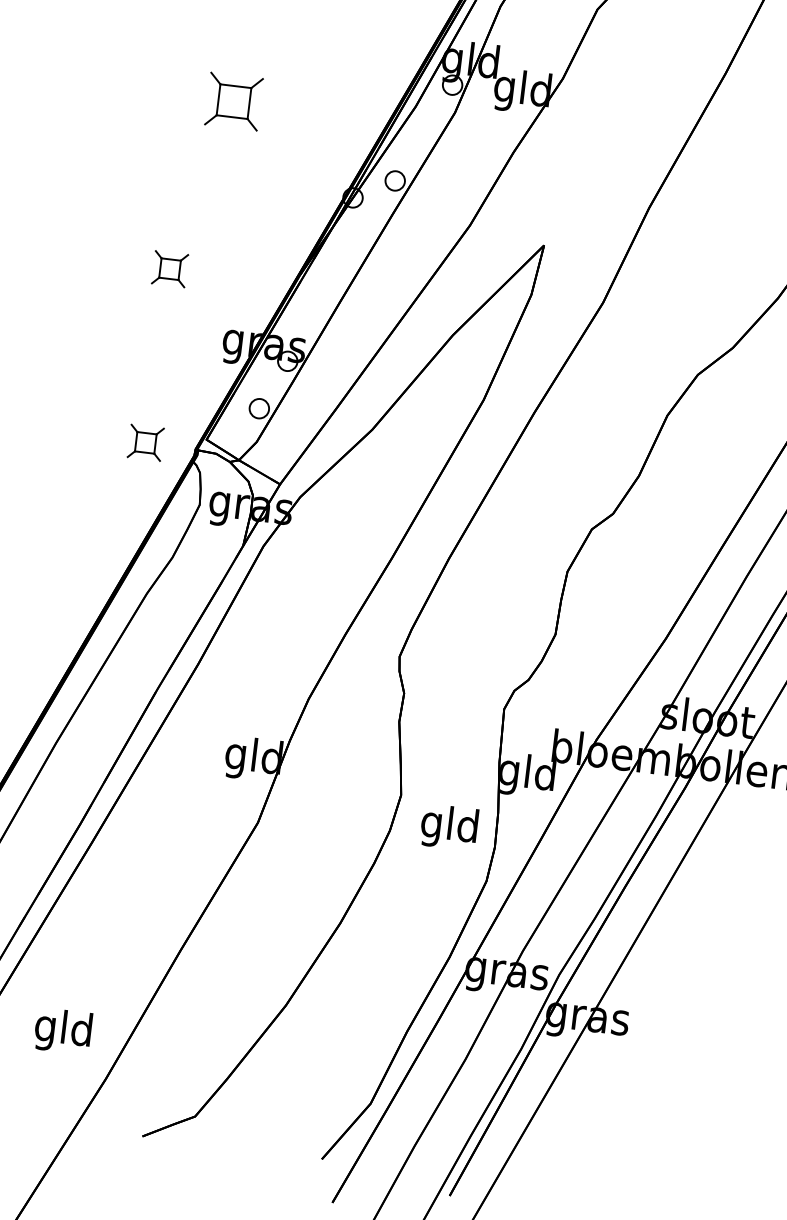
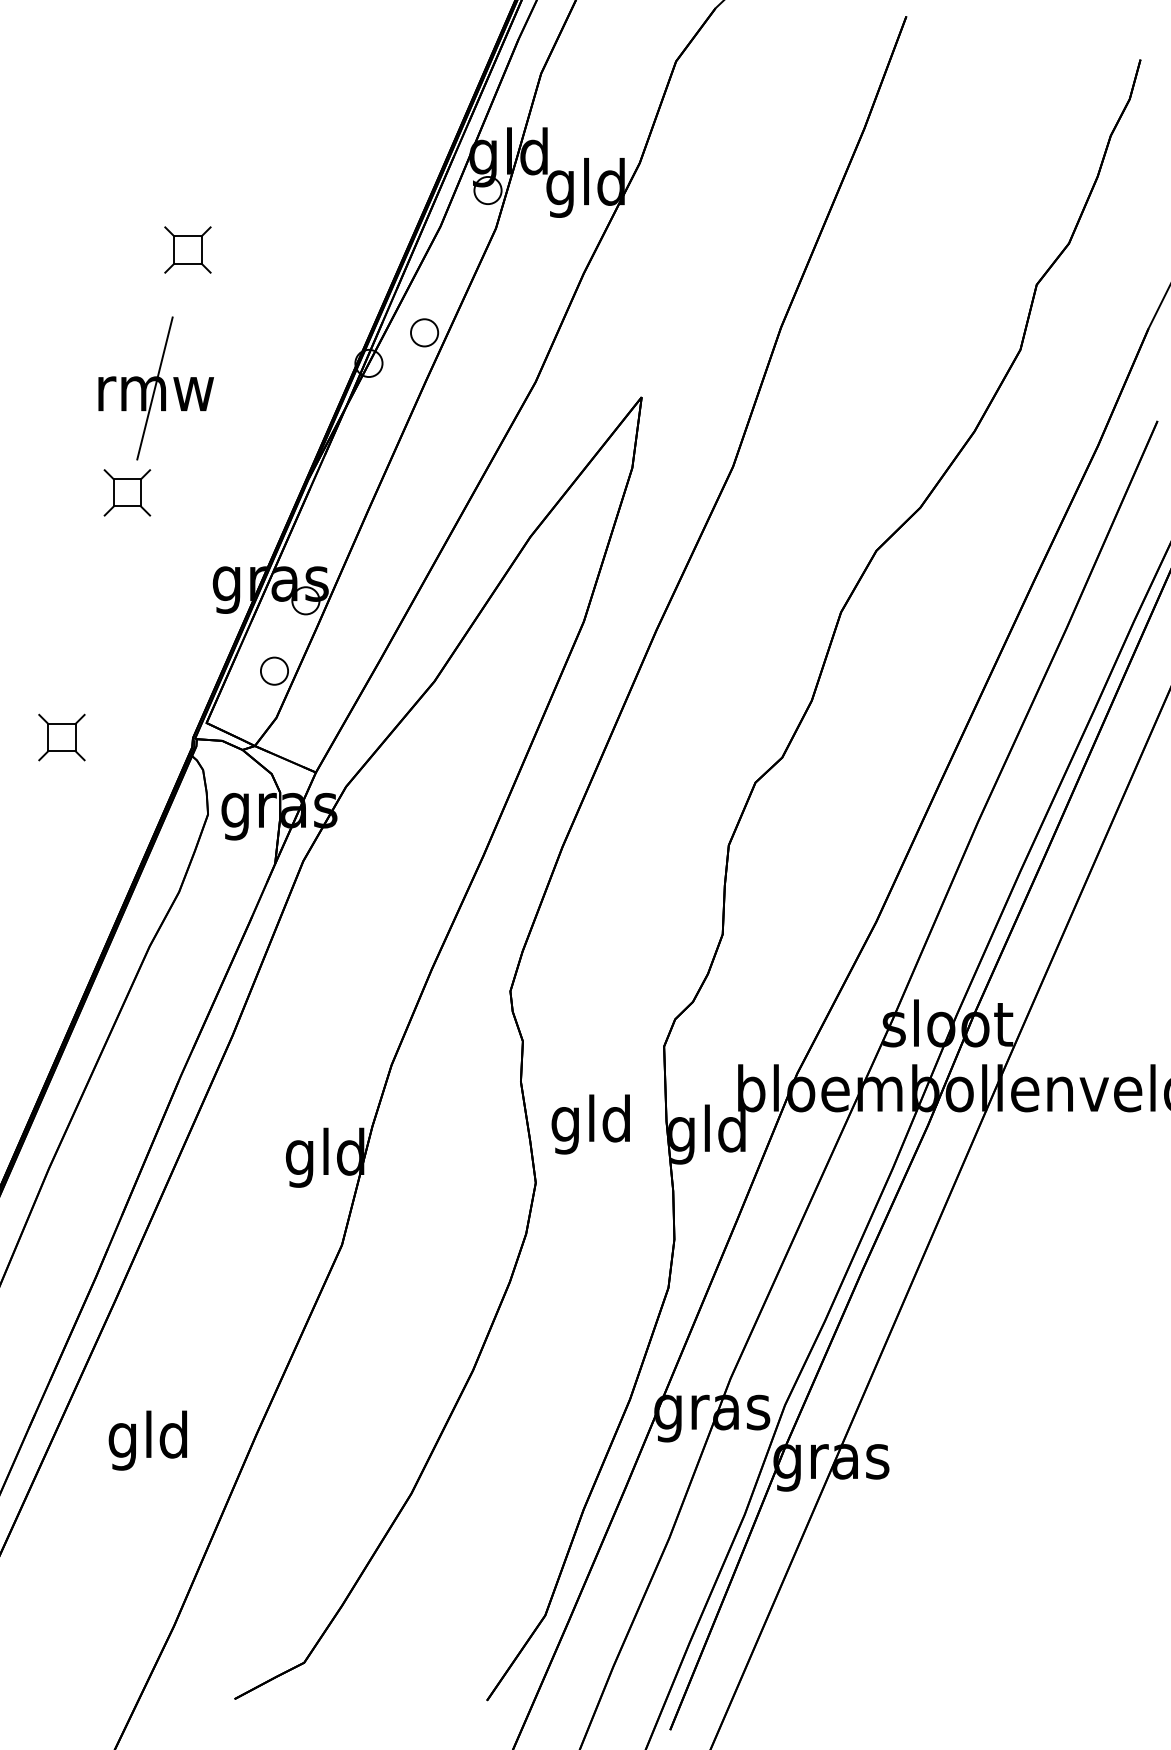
part: (233, 101) -> (187, 249), size x0.62
part: (199, 197) -> (155, 388), added
part: (145, 442) -> (61, 737), moved
text: (449, 827) -> (590, 1124), moved
text: (62, 1031) -> (147, 1440), moved

